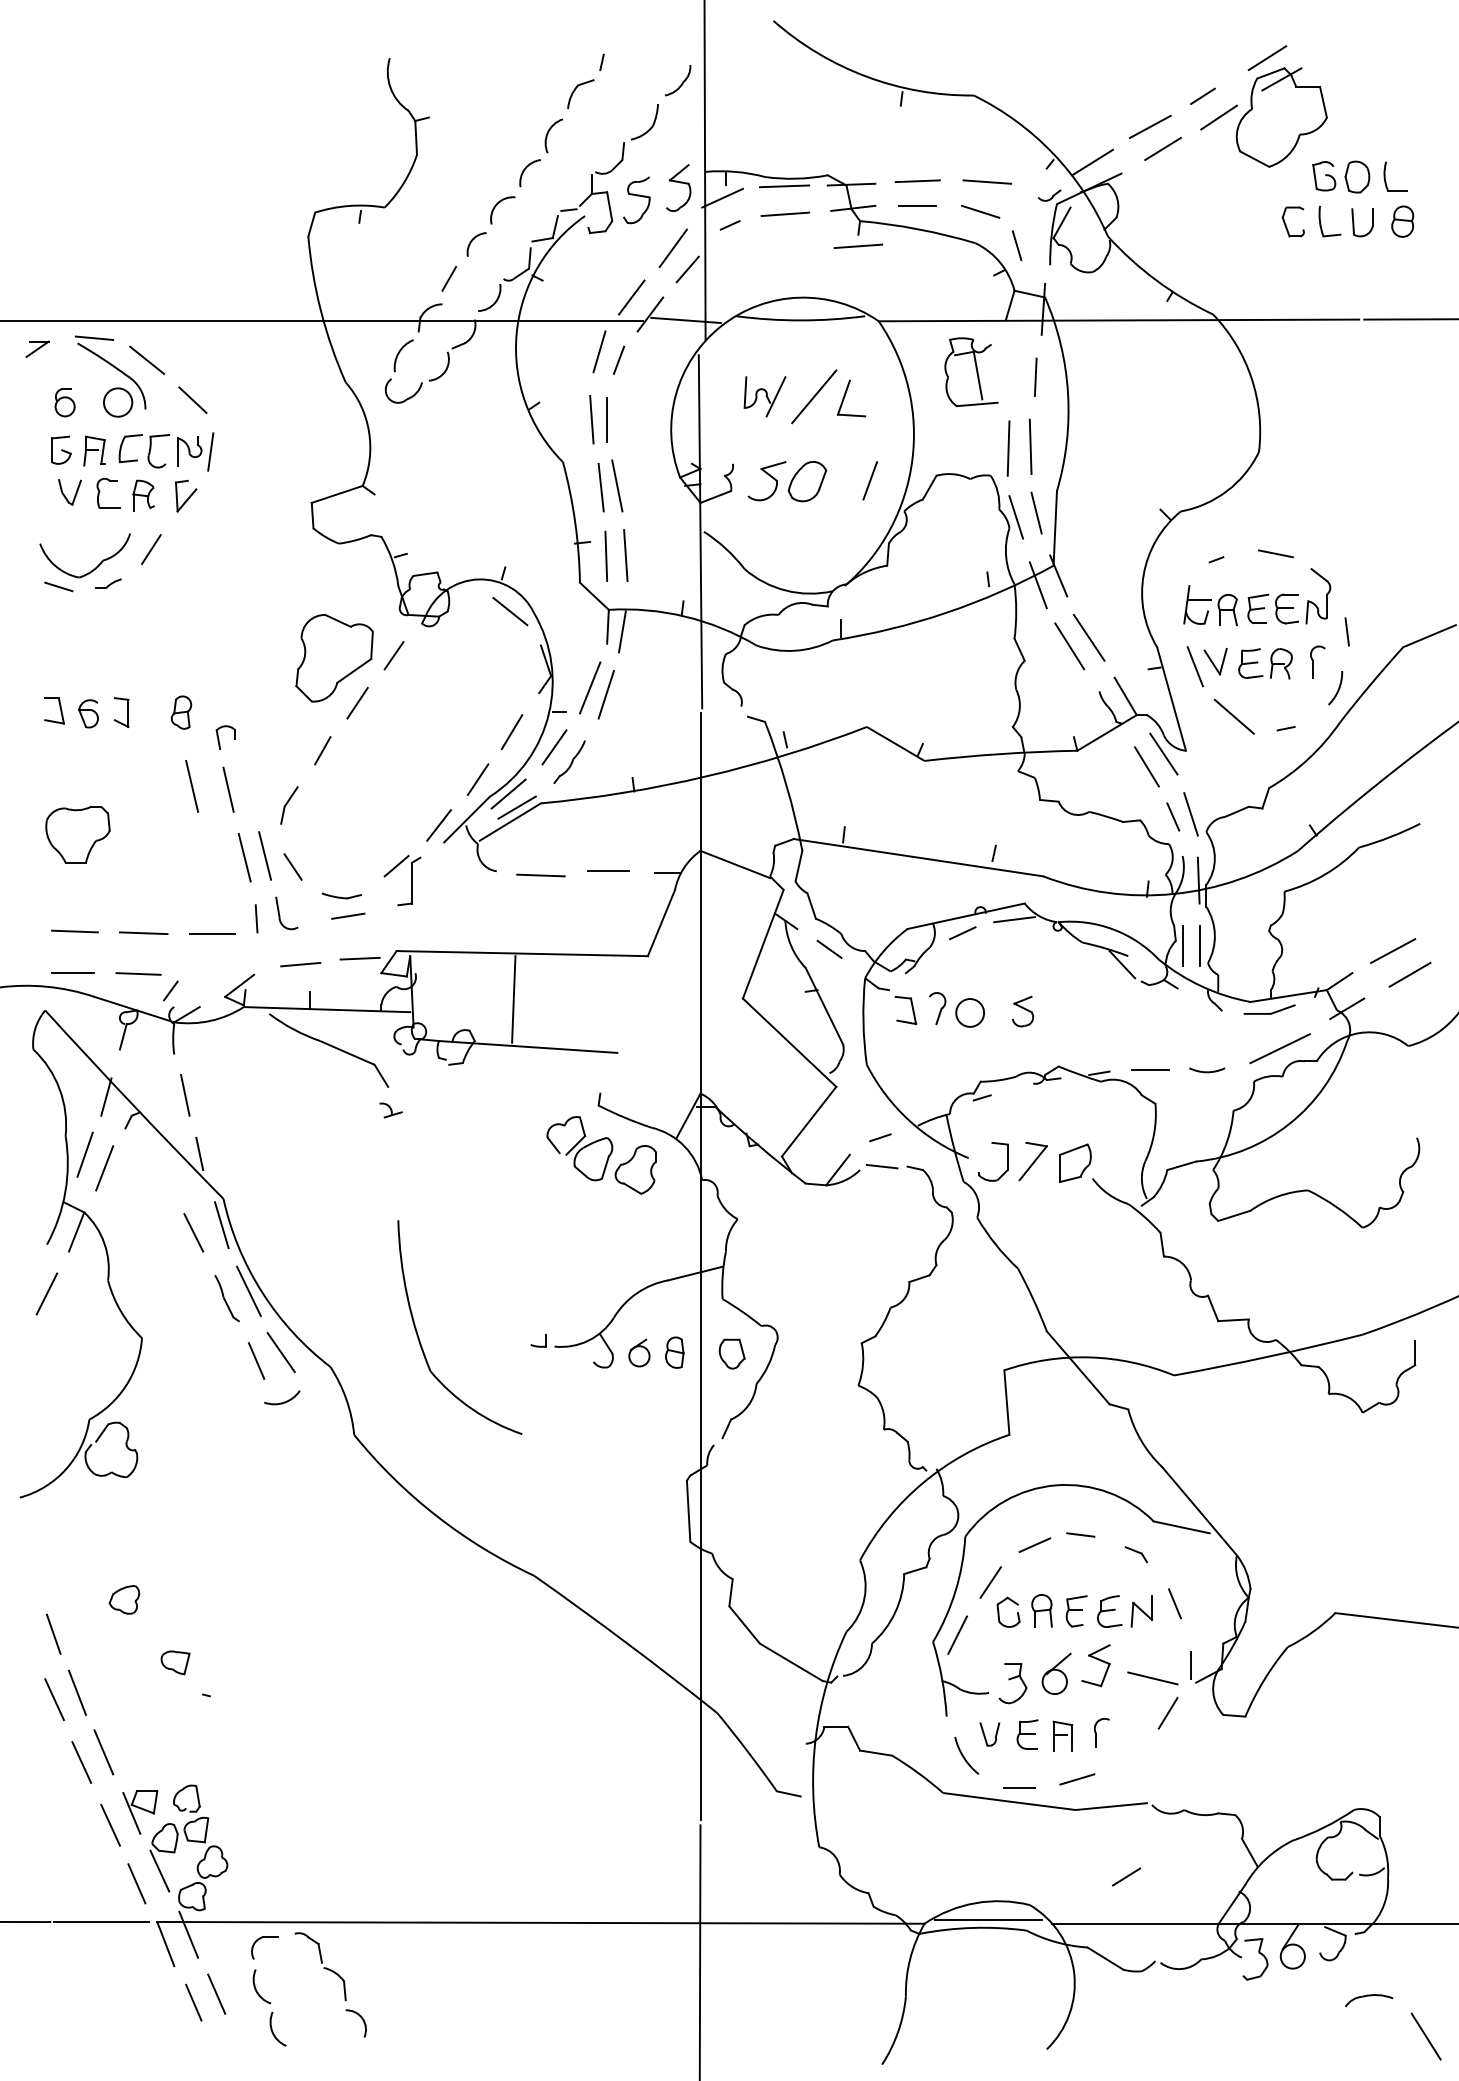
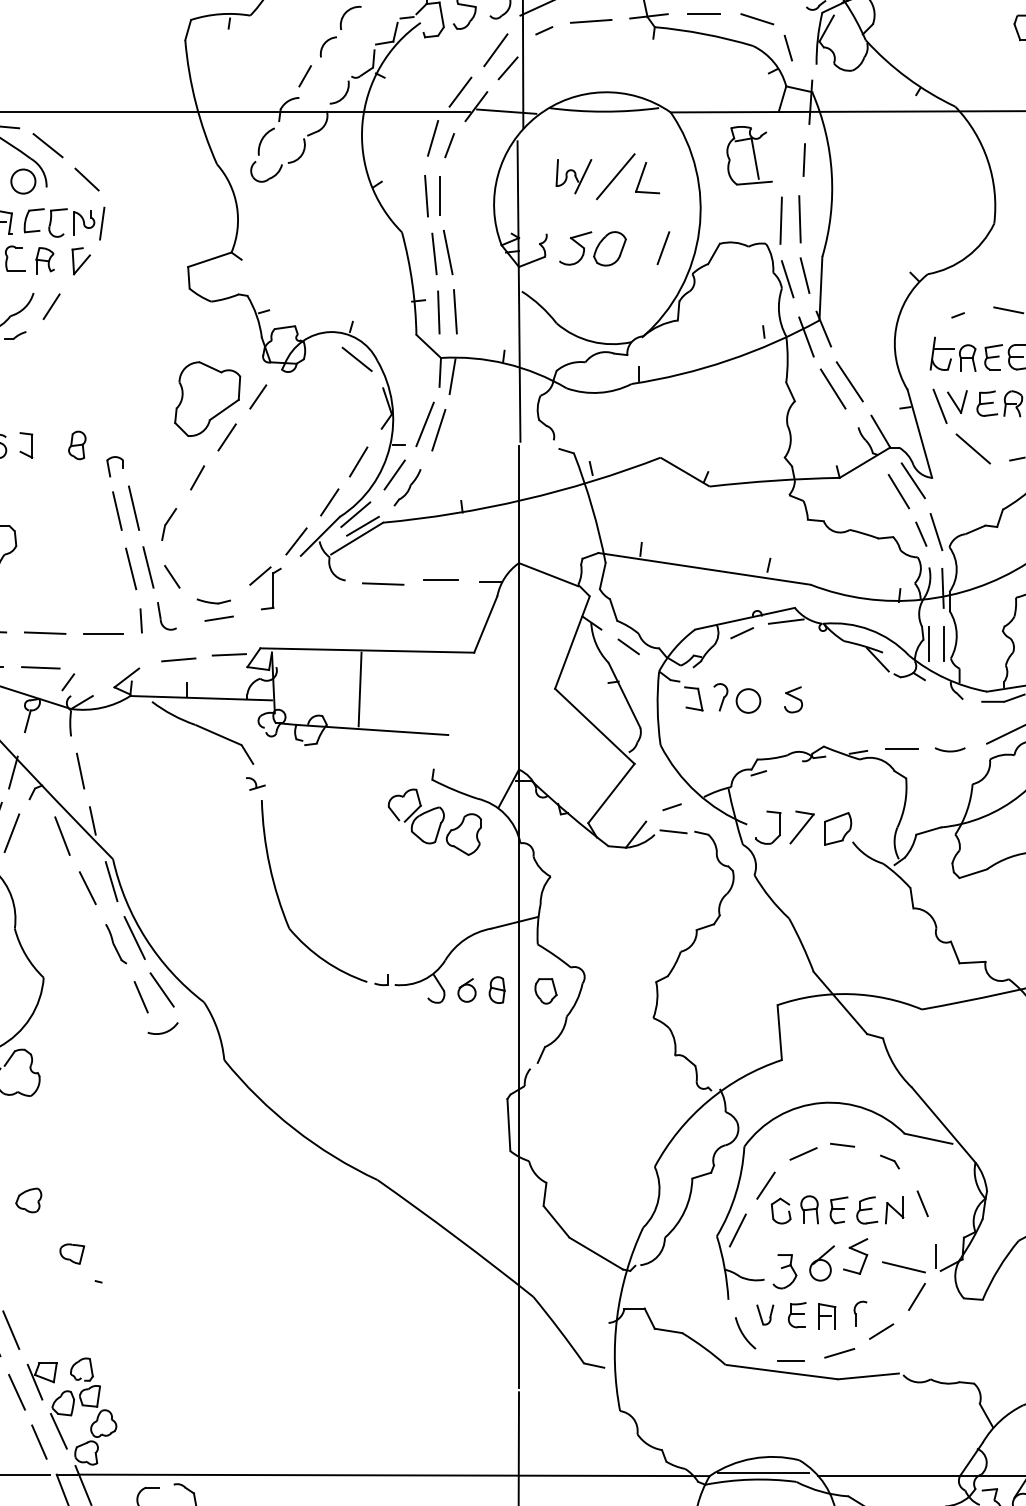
line: (857, 245) -> (652, 47), removed
line: (191, 786) -> (133, 508), moved
line: (163, 1171) -> (62, 835), added
part: (420, 1340) -> (280, 902), moved
line: (1126, 1876) -> (881, 1331), moved

